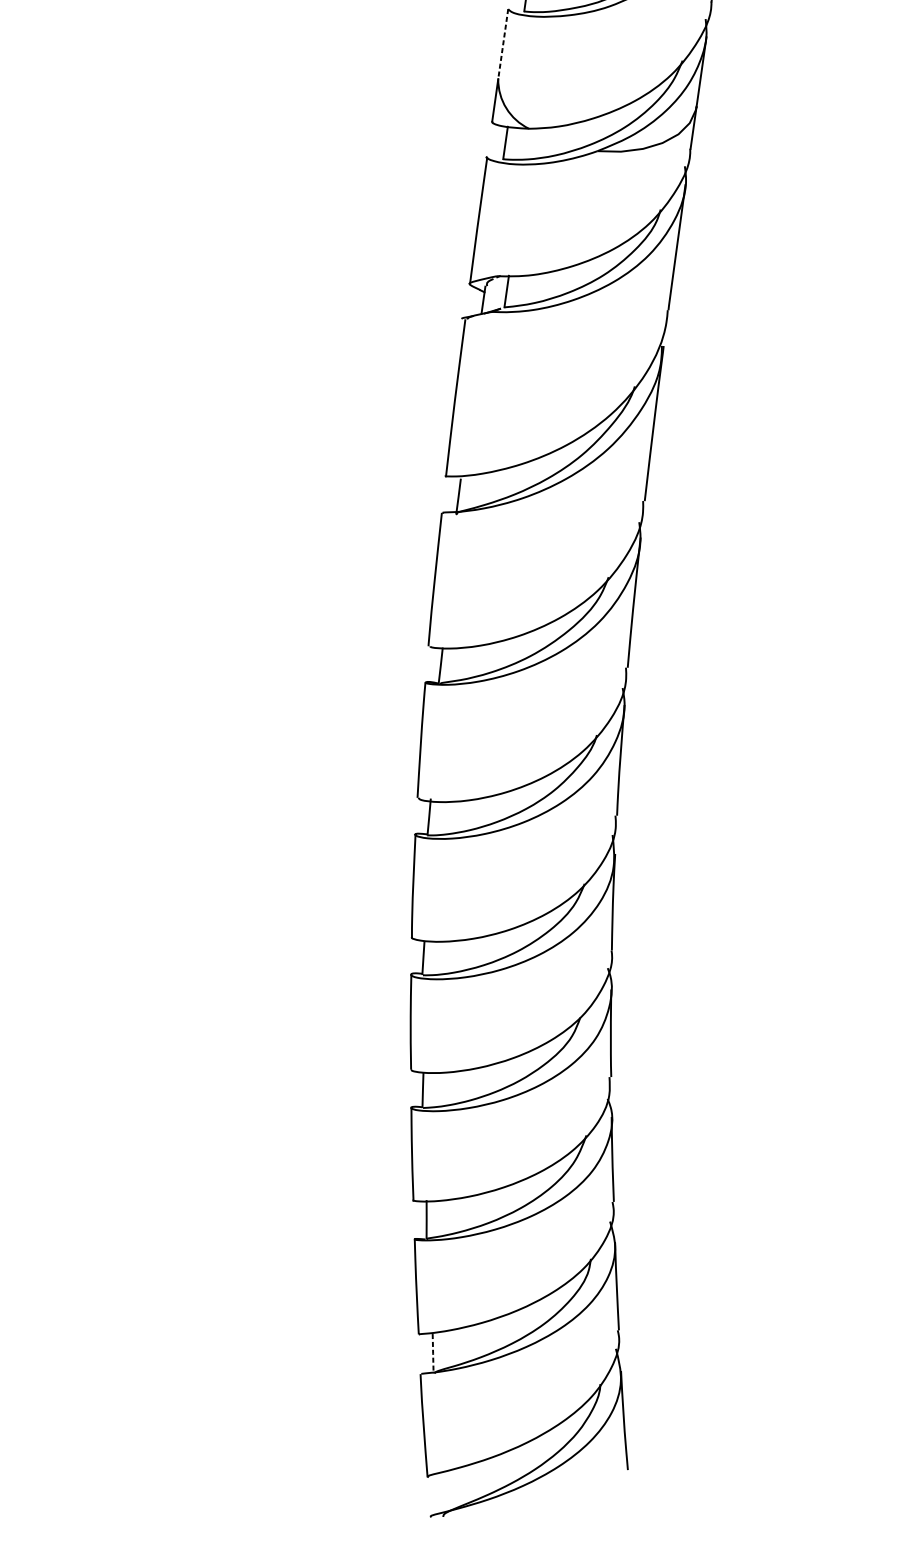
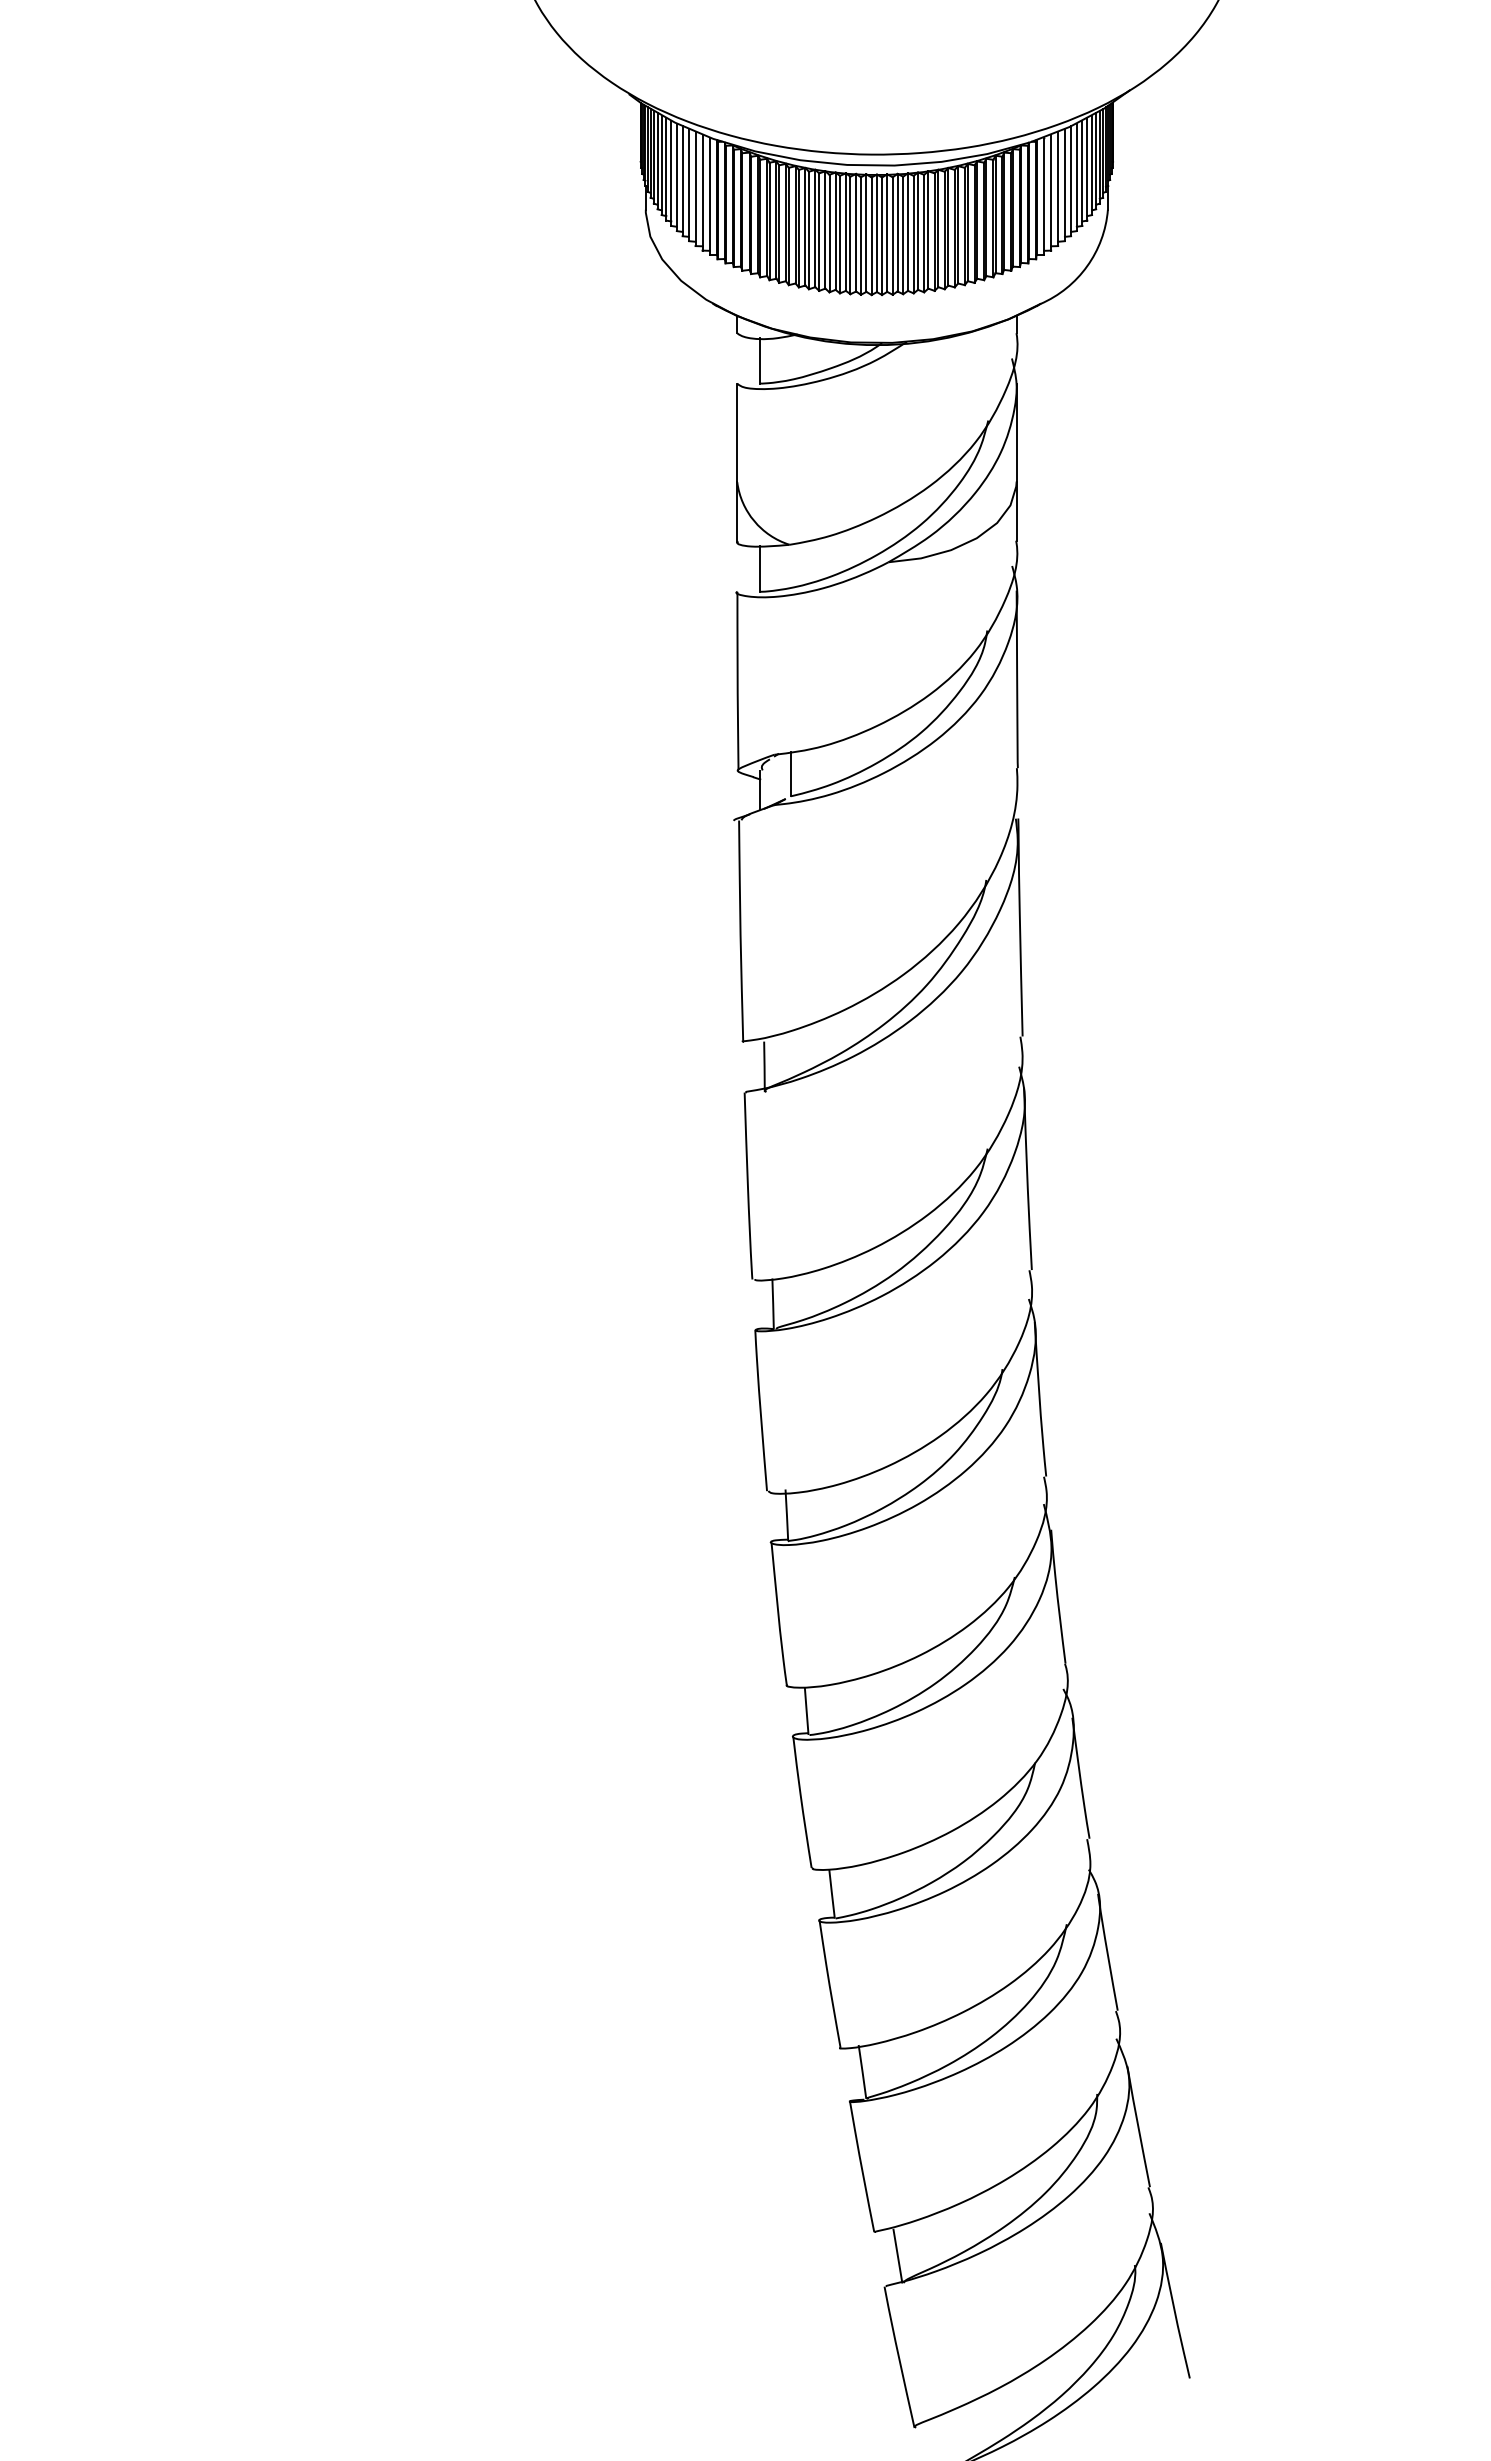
line: (503, 44) -> (737, 433), dashed -> solid
line: (432, 1354) -> (897, 2256), dashed -> solid

